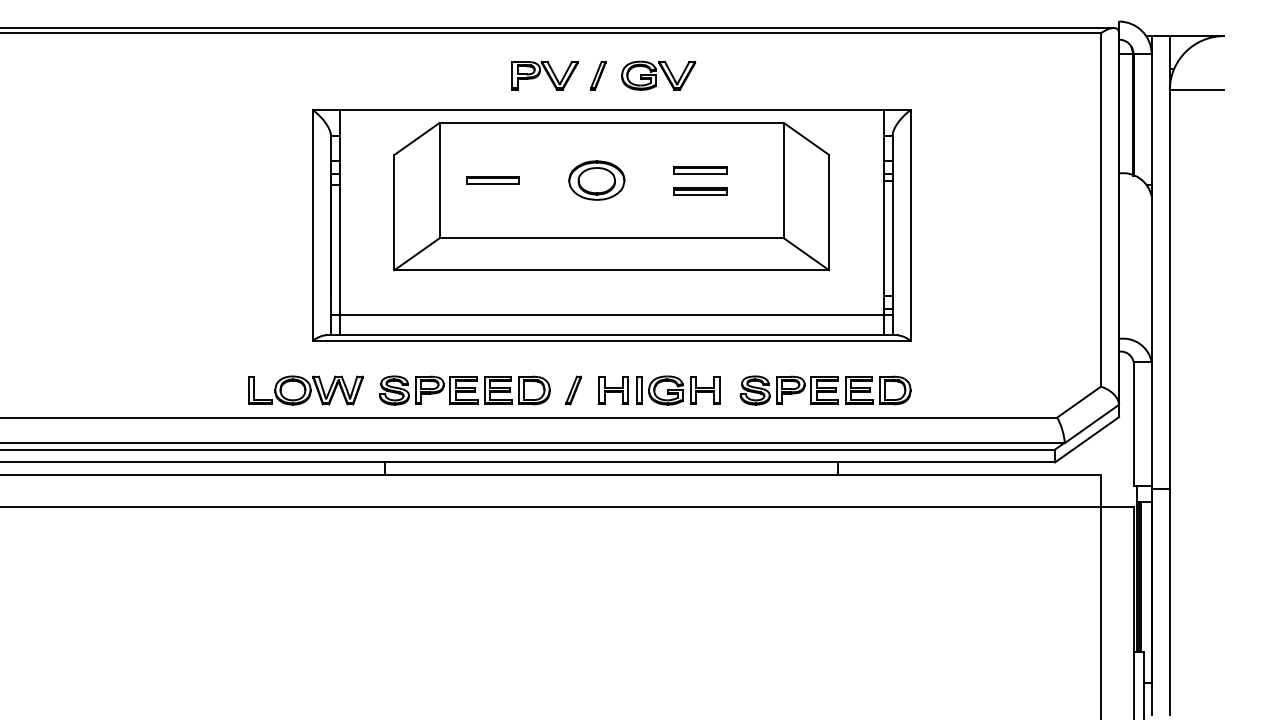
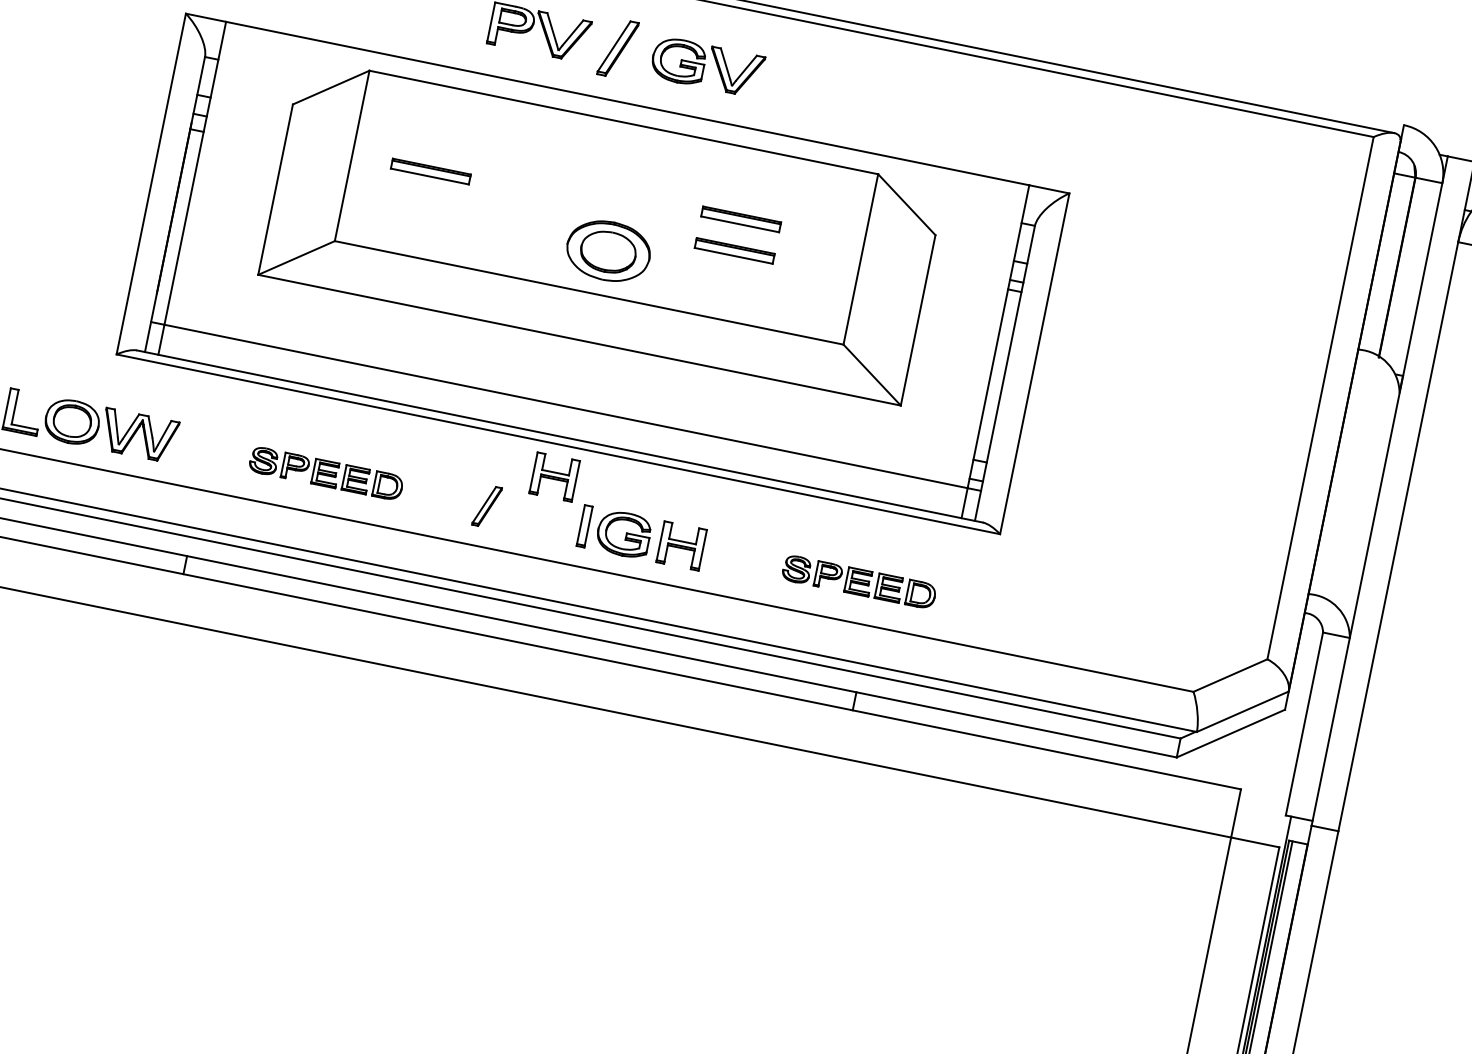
part: (598, 75) -> (618, 48), size x1.4
part: (596, 180) -> (608, 250), moved
part: (464, 390) -> (325, 473), size x0.6
part: (613, 390) -> (554, 477), moved
part: (825, 390) -> (859, 582), size x0.6

